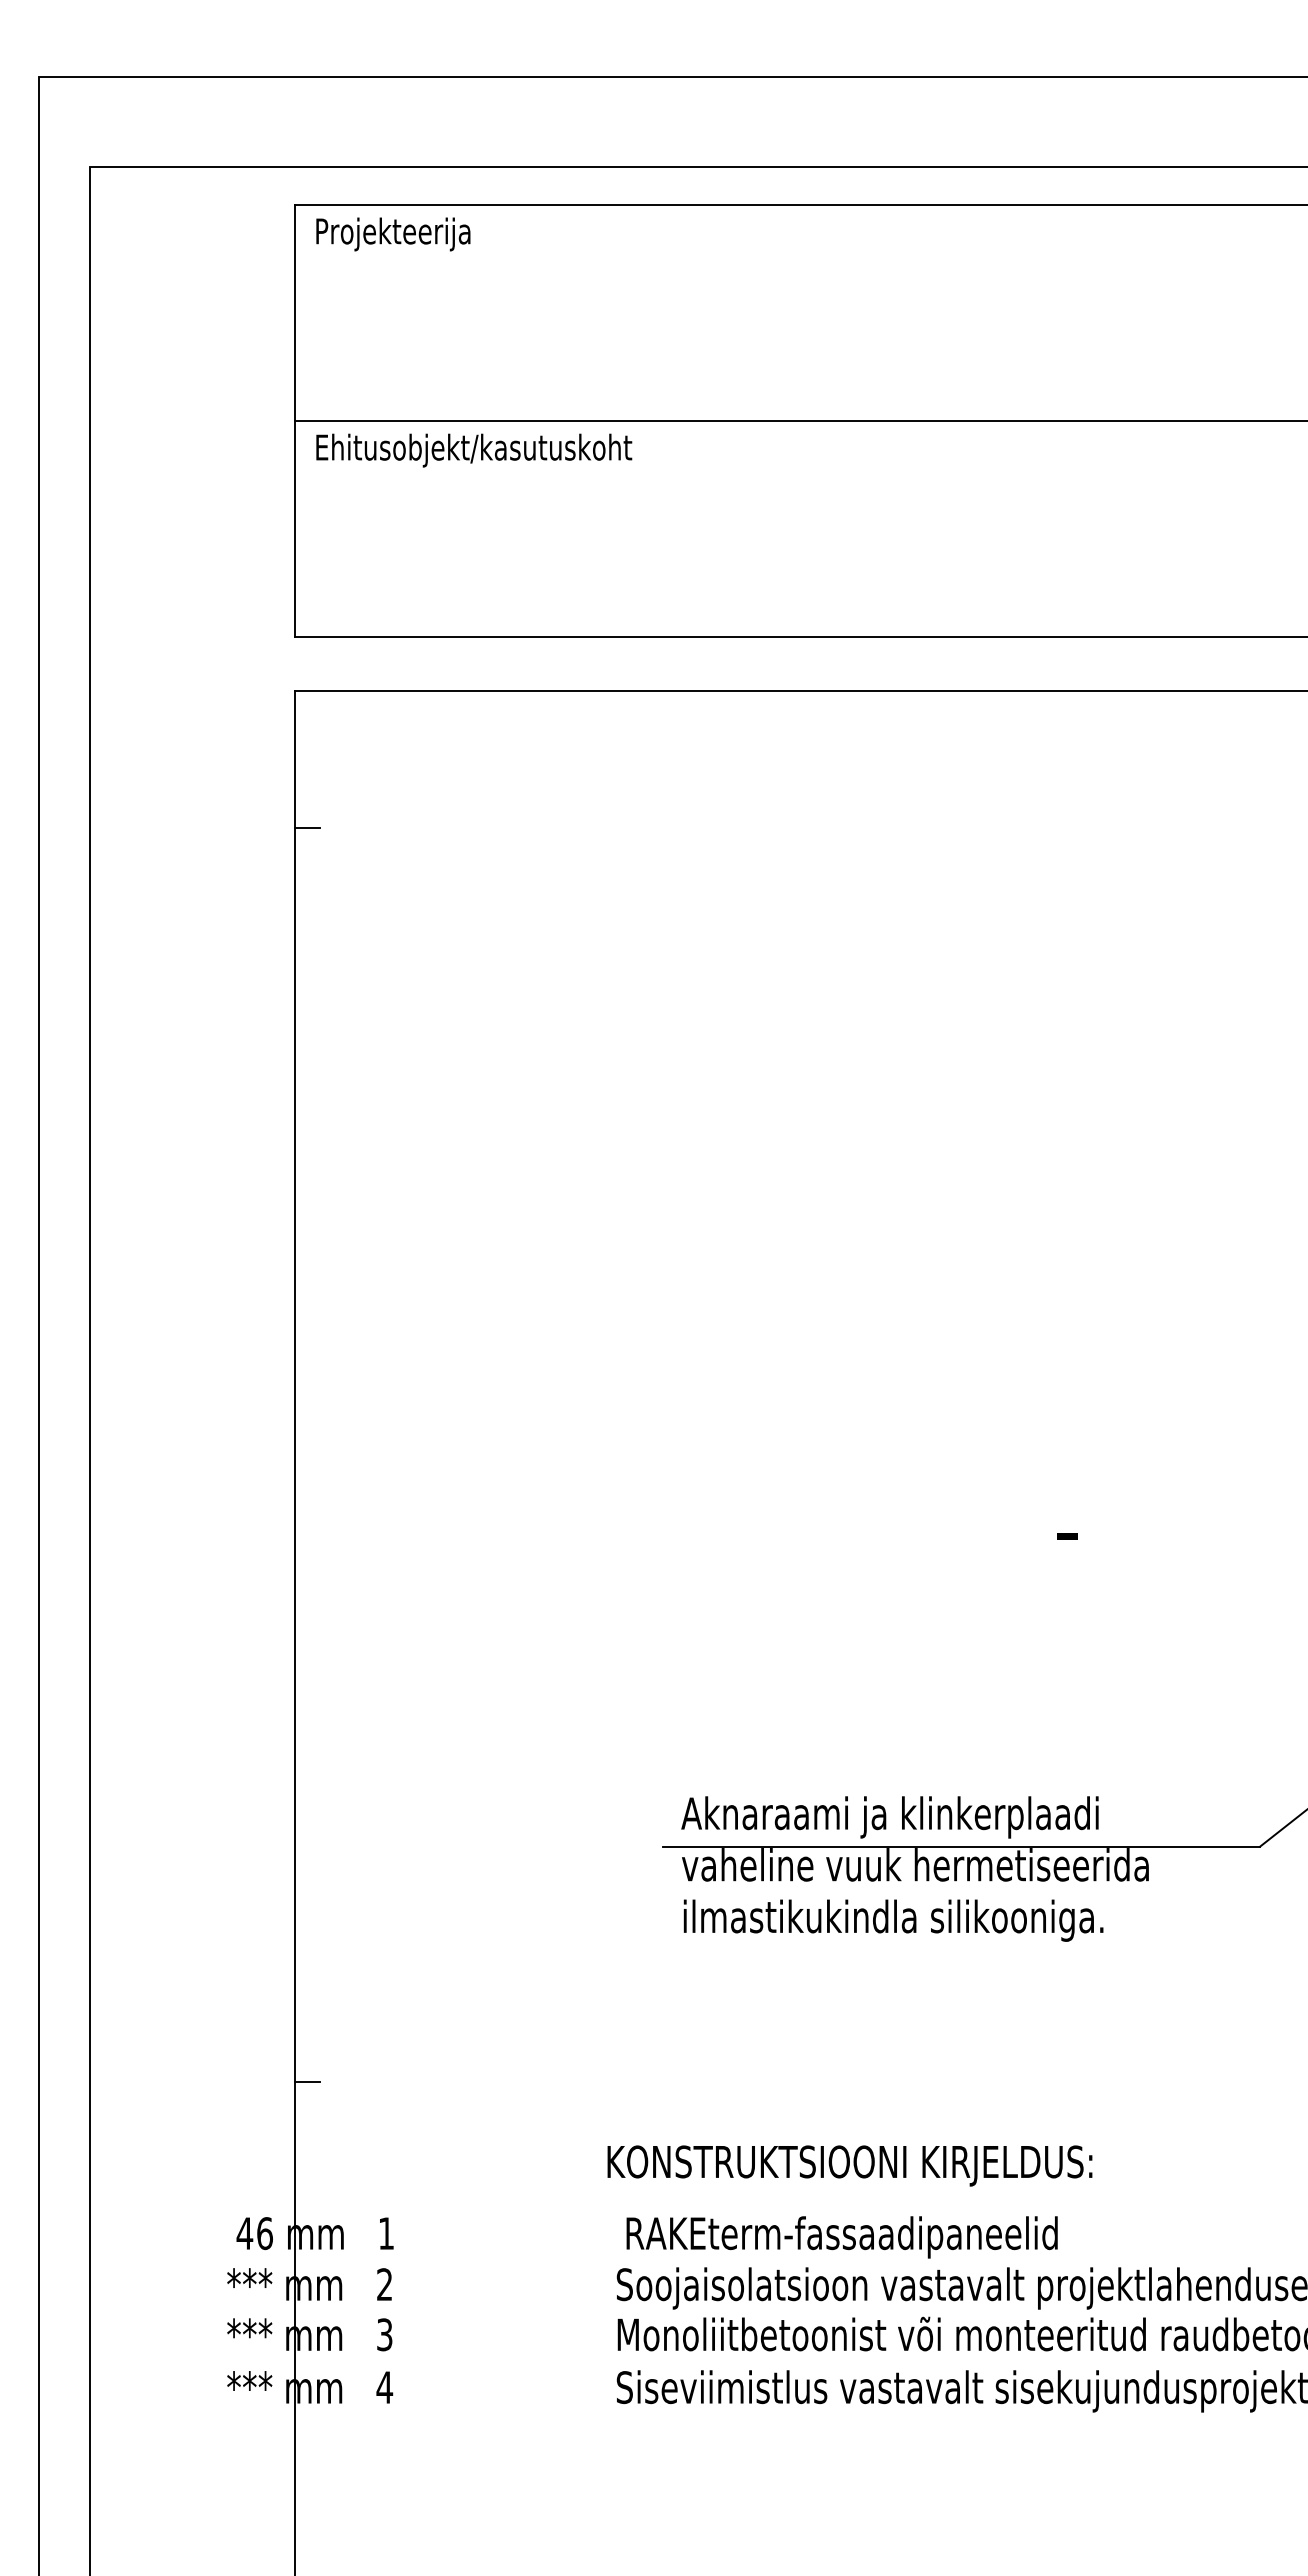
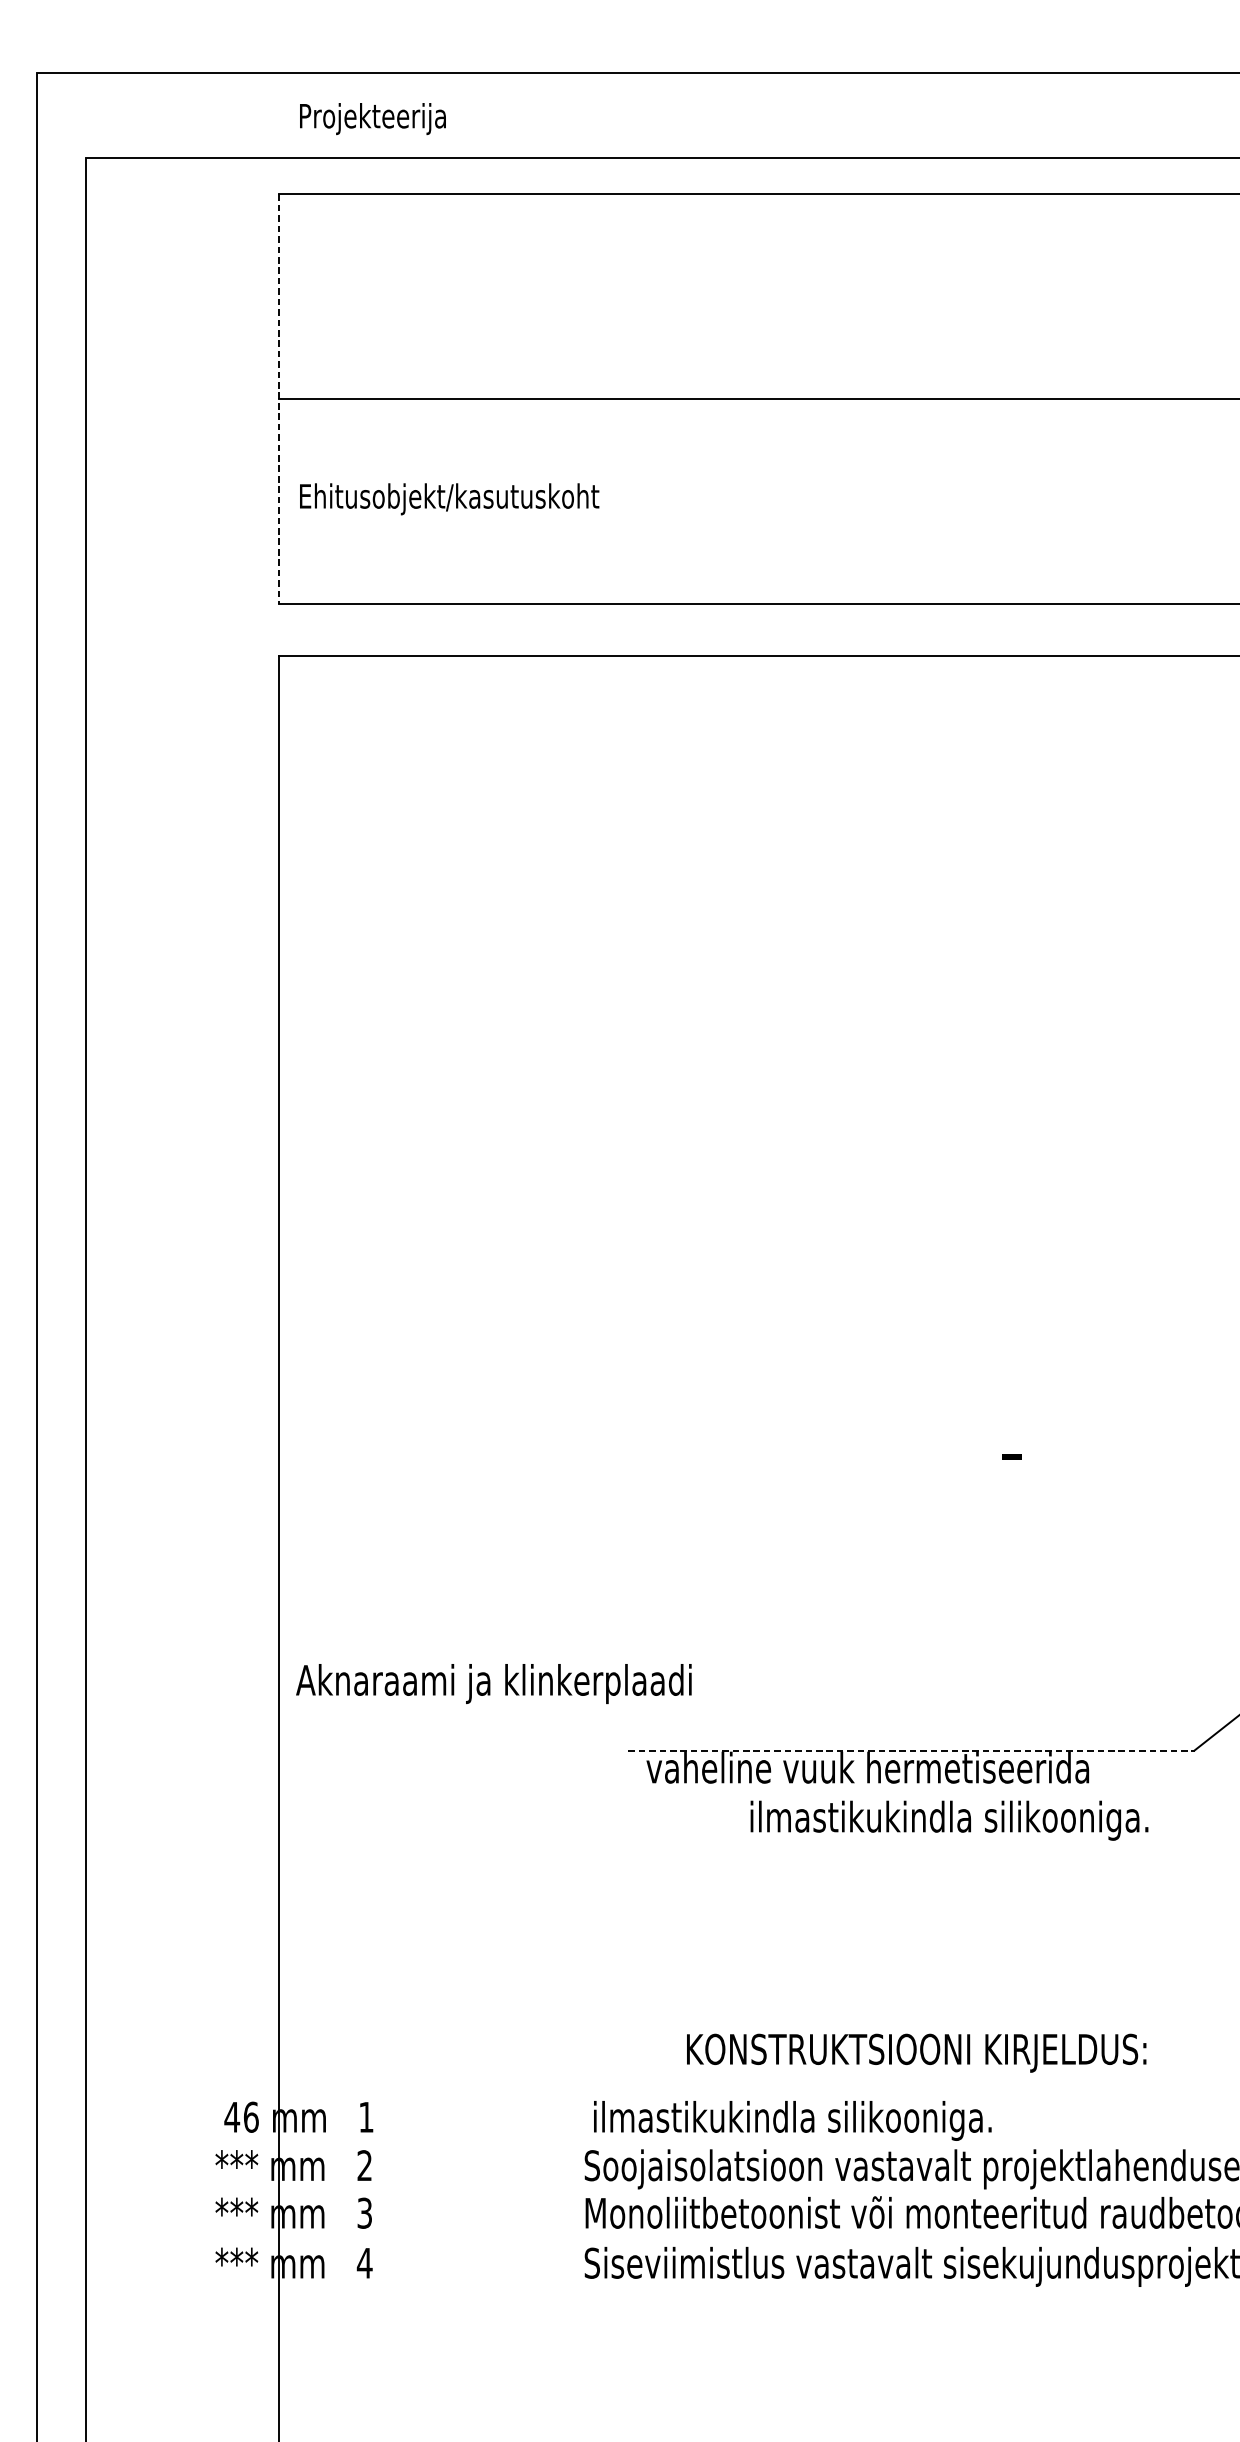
text: (393, 234) -> (373, 119), moved
line: (294, 421) -> (279, 399), solid -> dashed
text: (474, 450) -> (449, 499), moved
line: (307, 827) -> (291, 784), removed
text: (889, 1817) -> (493, 1684), moved
line: (961, 1846) -> (911, 1750), solid -> dashed
text: (893, 1920) -> (949, 1820), moved
line: (307, 2082) -> (291, 1974), removed
text: (849, 2165) -> (916, 2052), moved
text: (841, 2237) -> (797, 2121), RAKEterm-fassaadipaneelid -> ilmastikukindla silikooniga.

